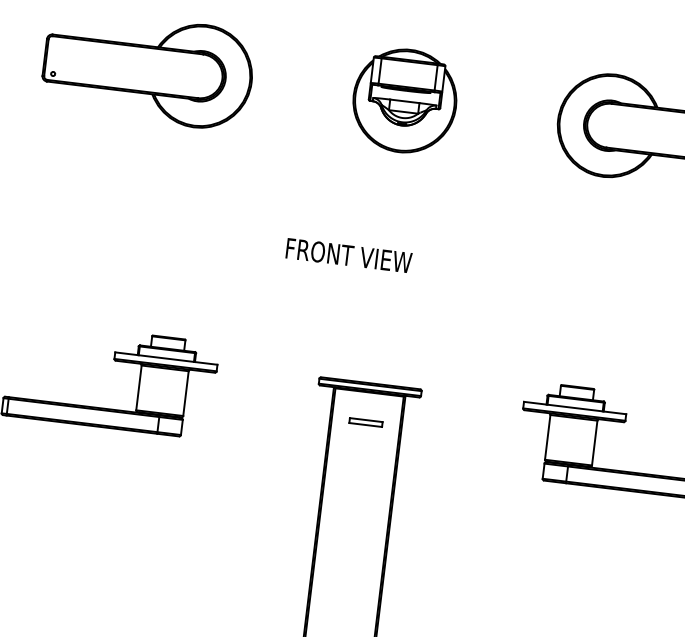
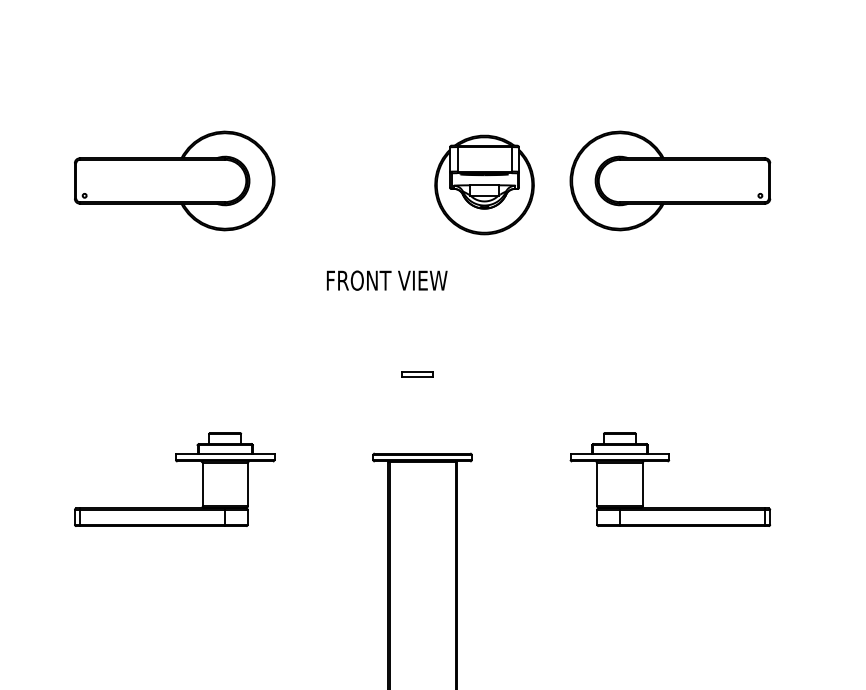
part: (404, 100) -> (484, 184), moved
text: (349, 255) -> (387, 280), moved
part: (365, 422) -> (417, 374), moved

